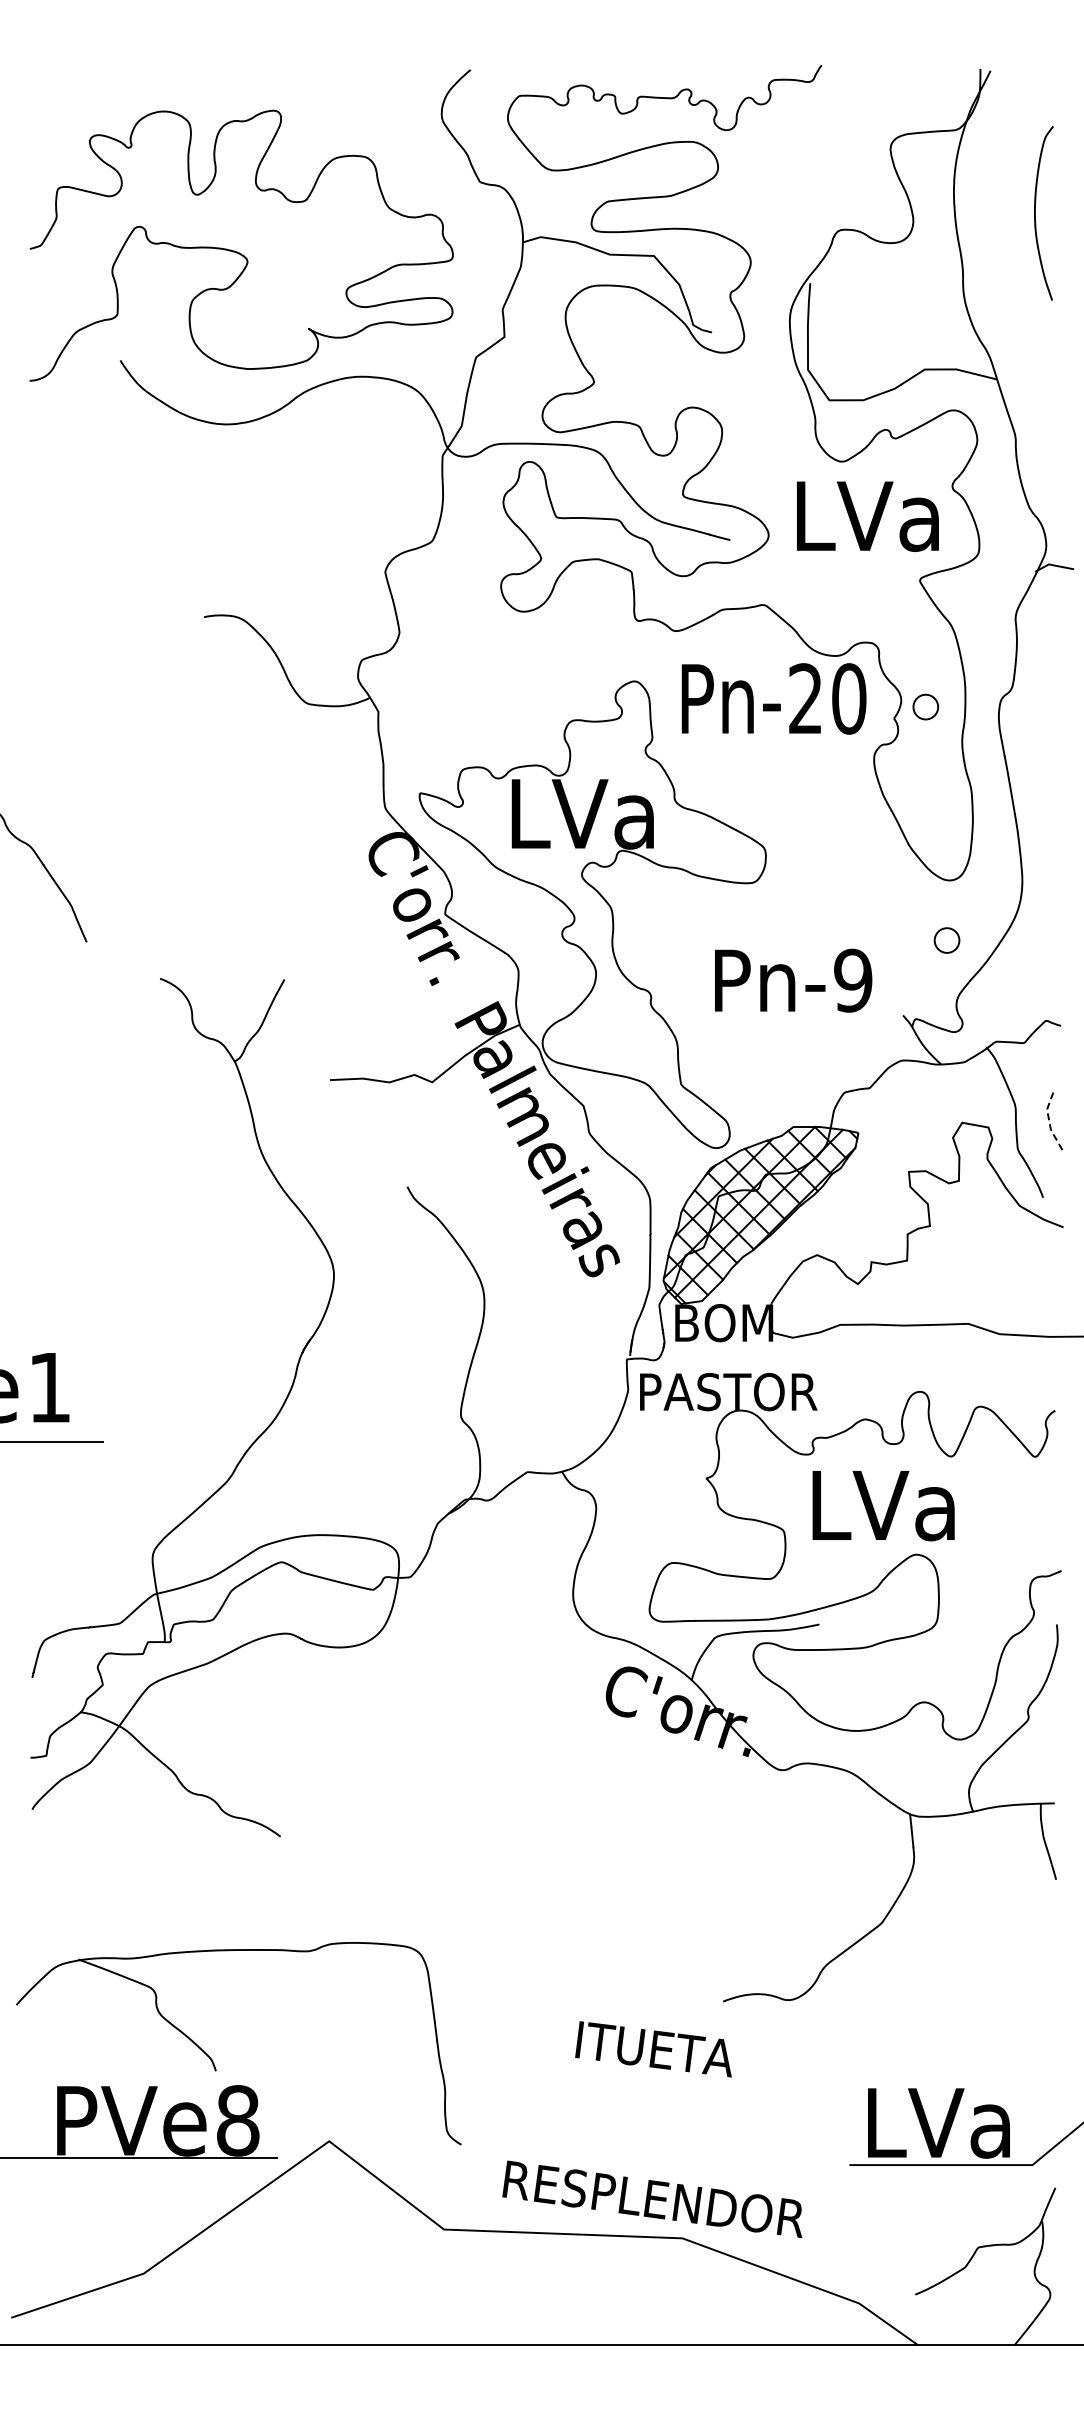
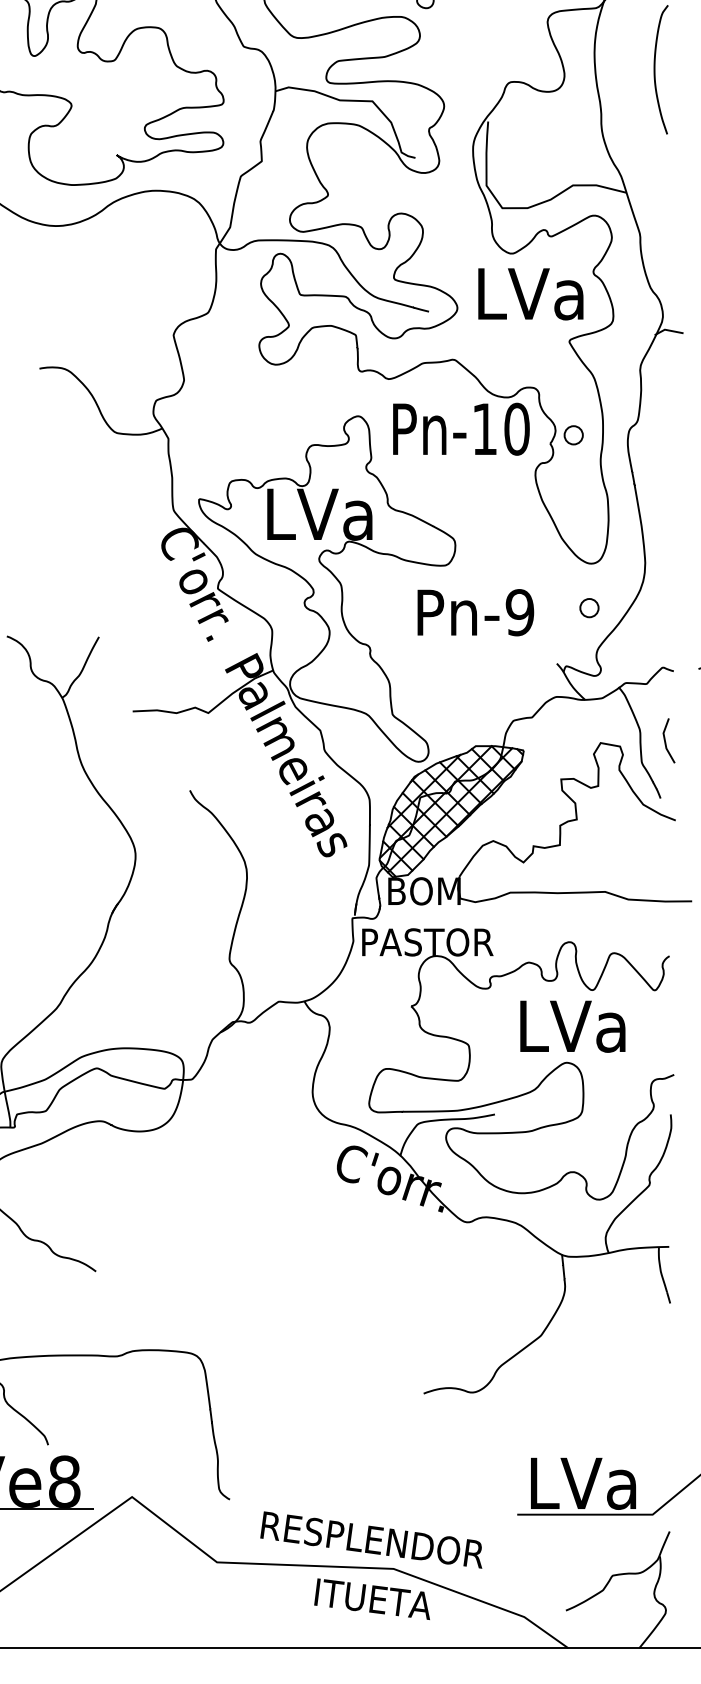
text: (805, 698) -> (484, 428), Pn-20 -> Pn-10
text: (793, 980) -> (475, 612), moved
line: (1049, 1120) -> (665, 741), dashed -> solid
text: (883, 1506) -> (572, 1027), moved
text: (653, 2049) -> (372, 1599), moved

